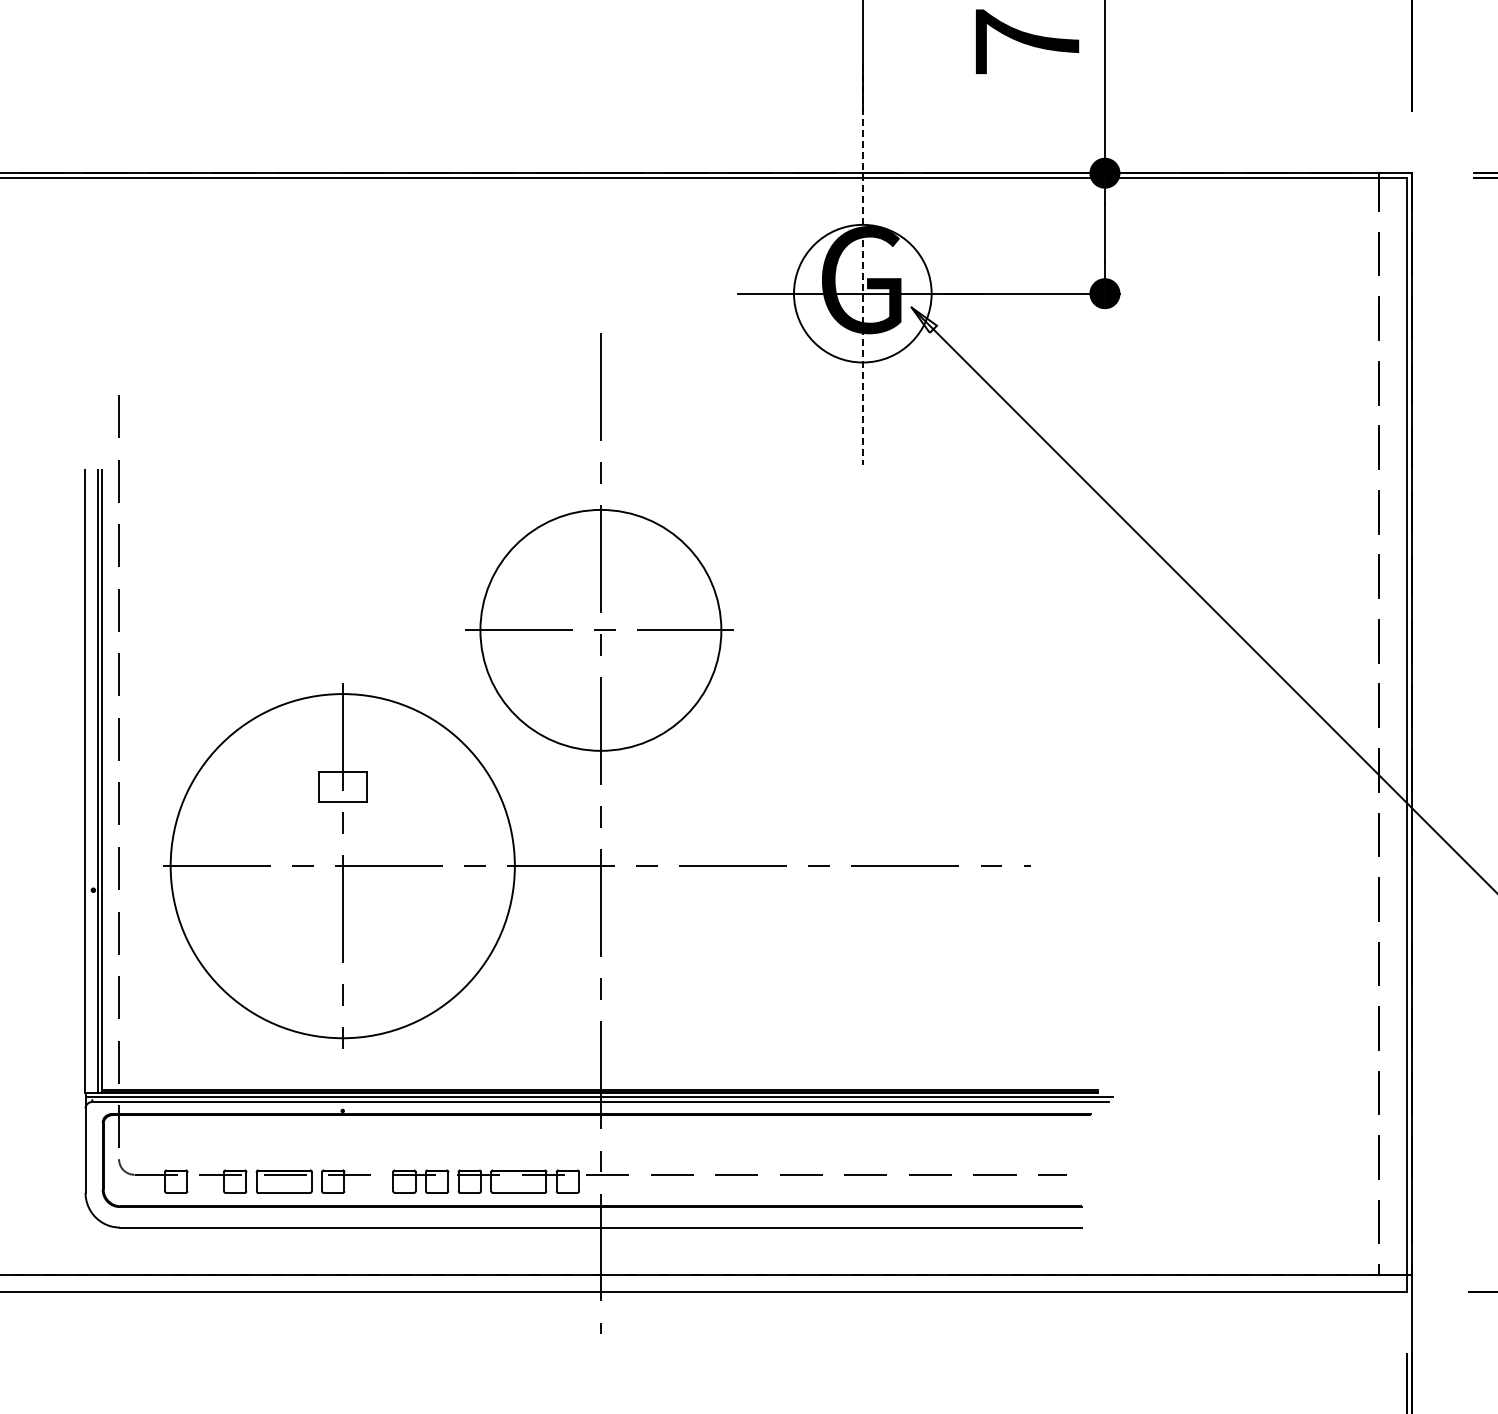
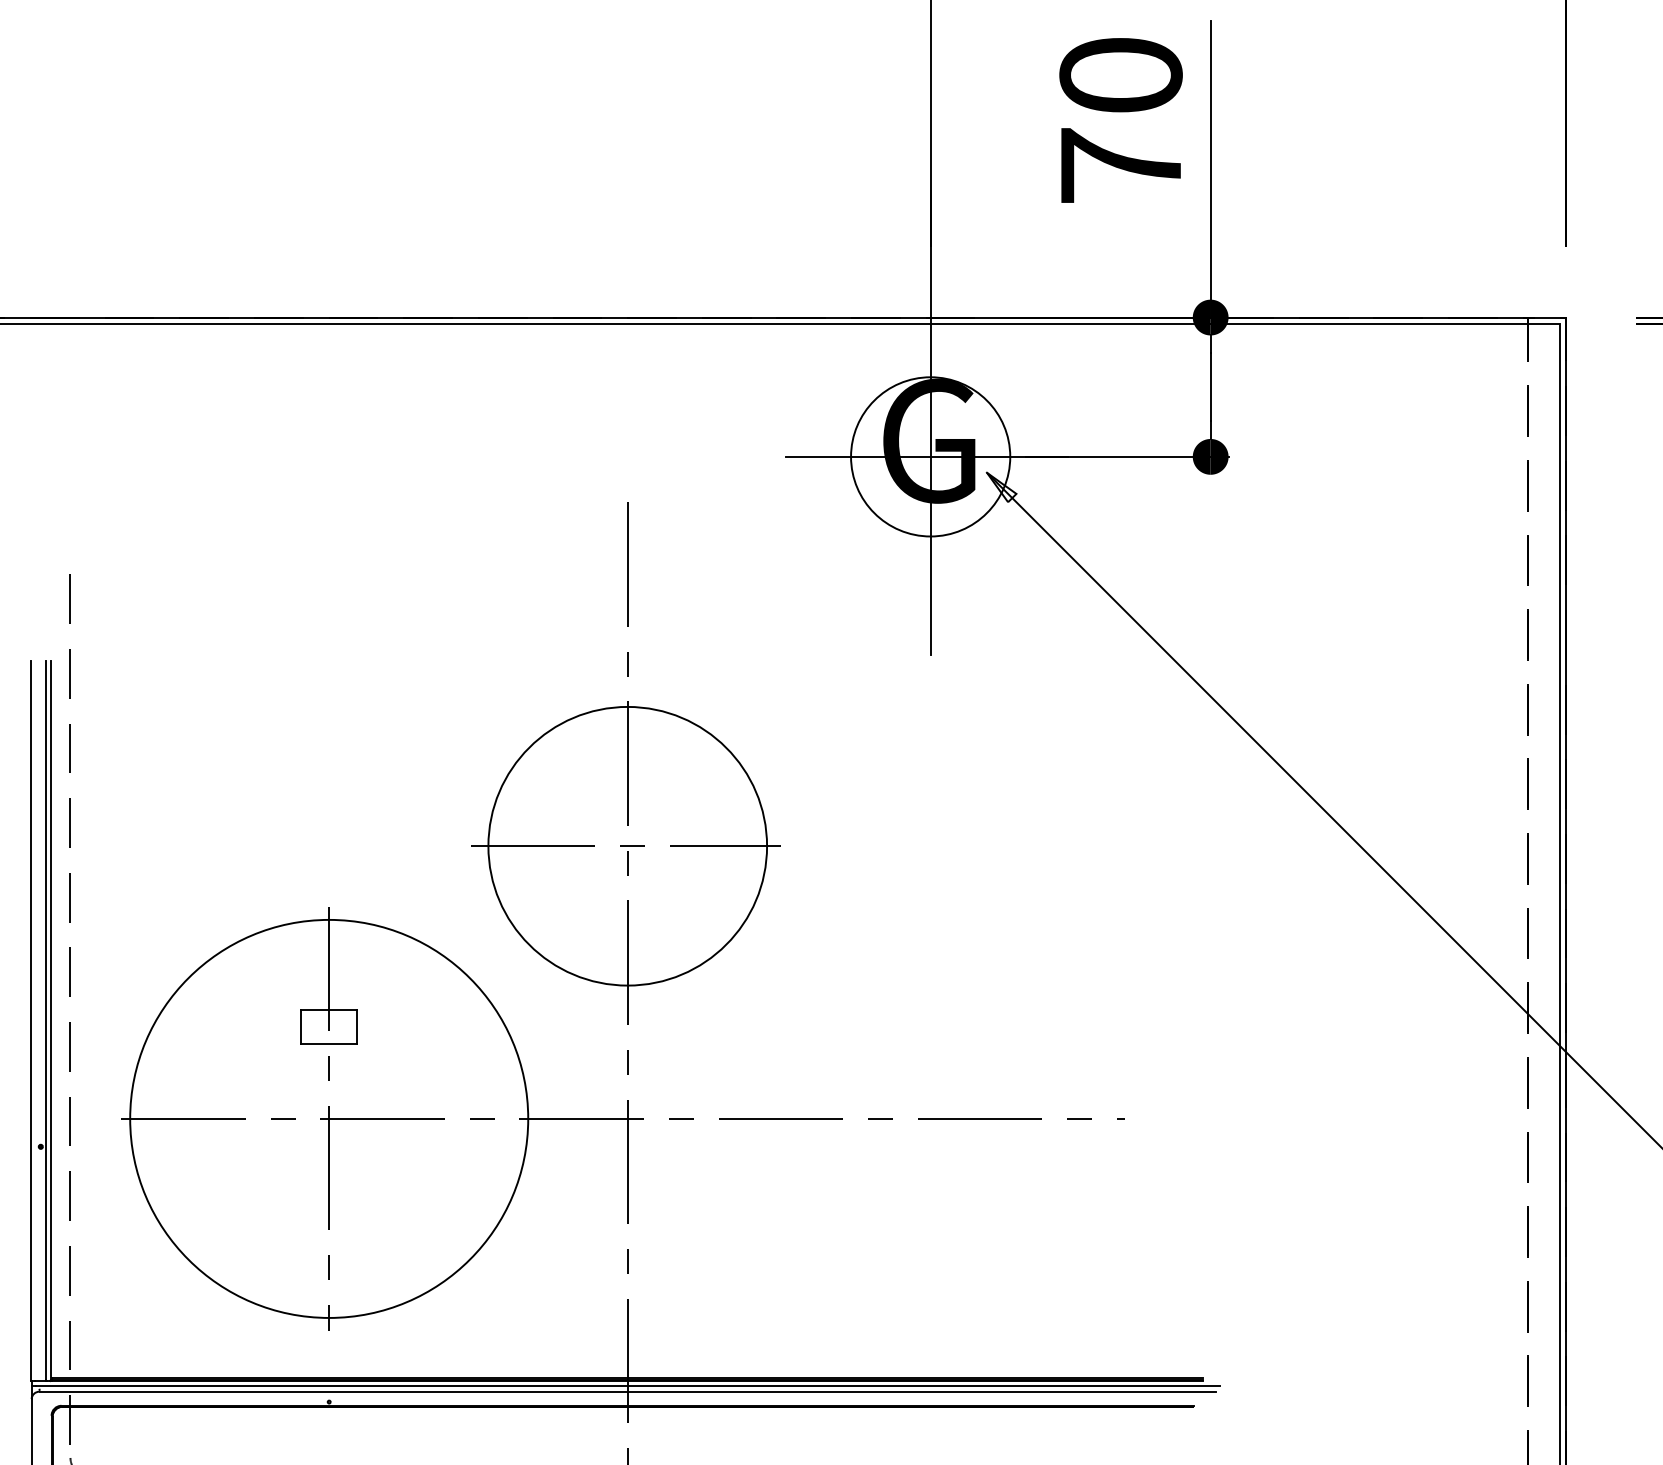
line: (862, 264) -> (930, 423), dashed -> solid

